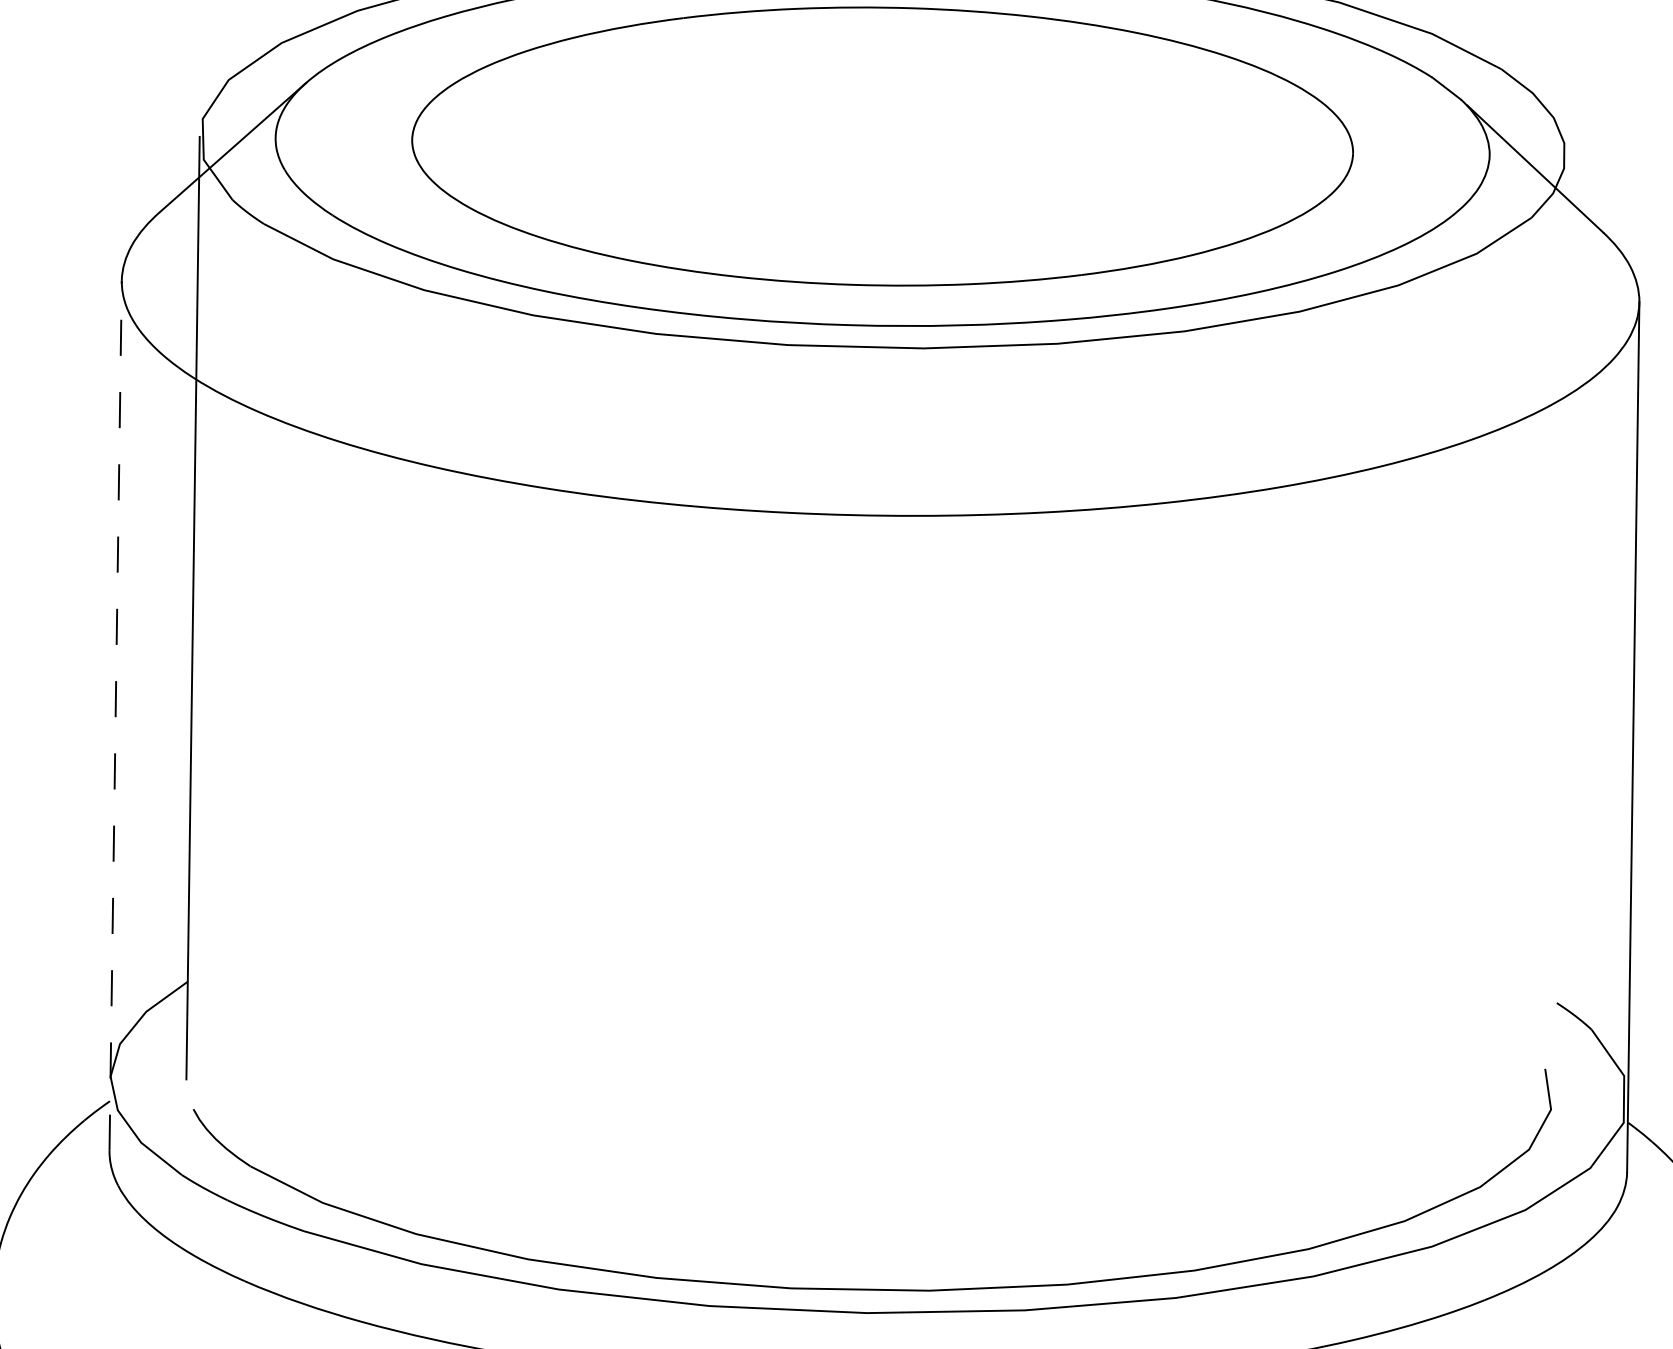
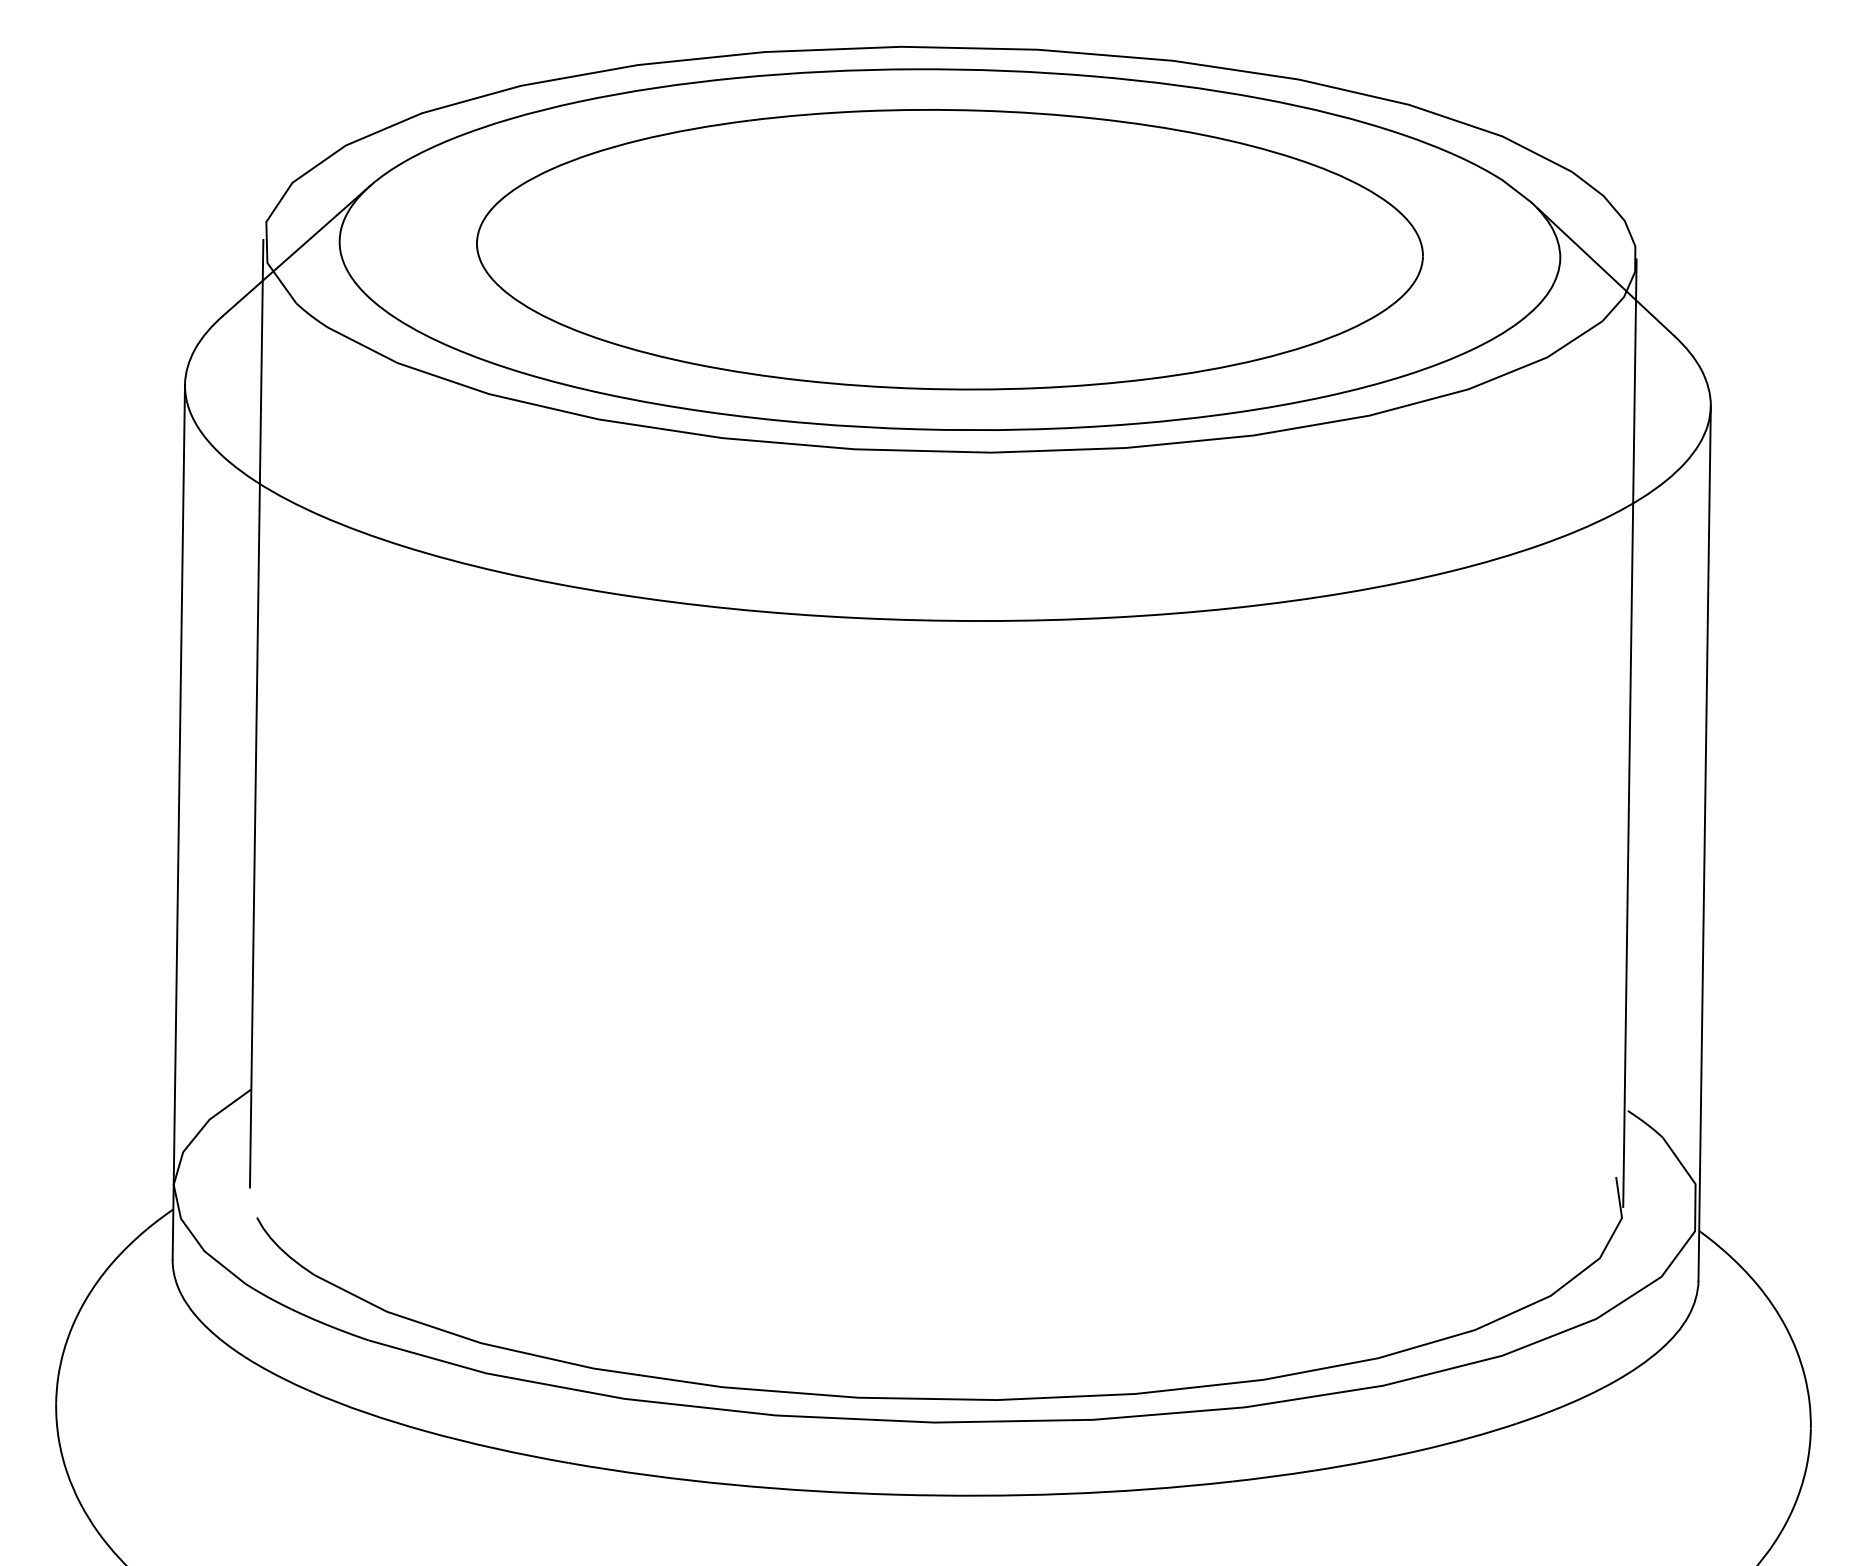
line: (1558, 626) -> (1629, 732), added
line: (115, 715) -> (178, 821), dashed -> solid

